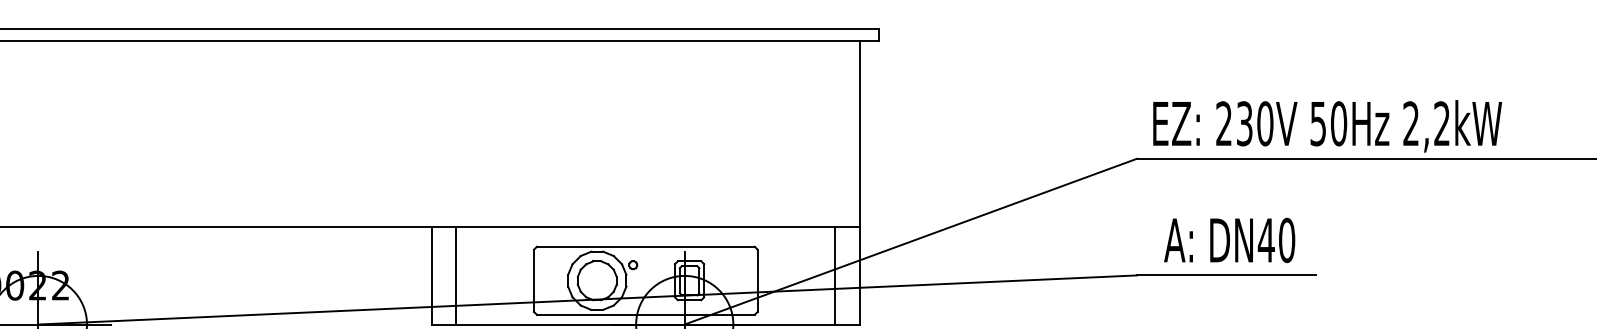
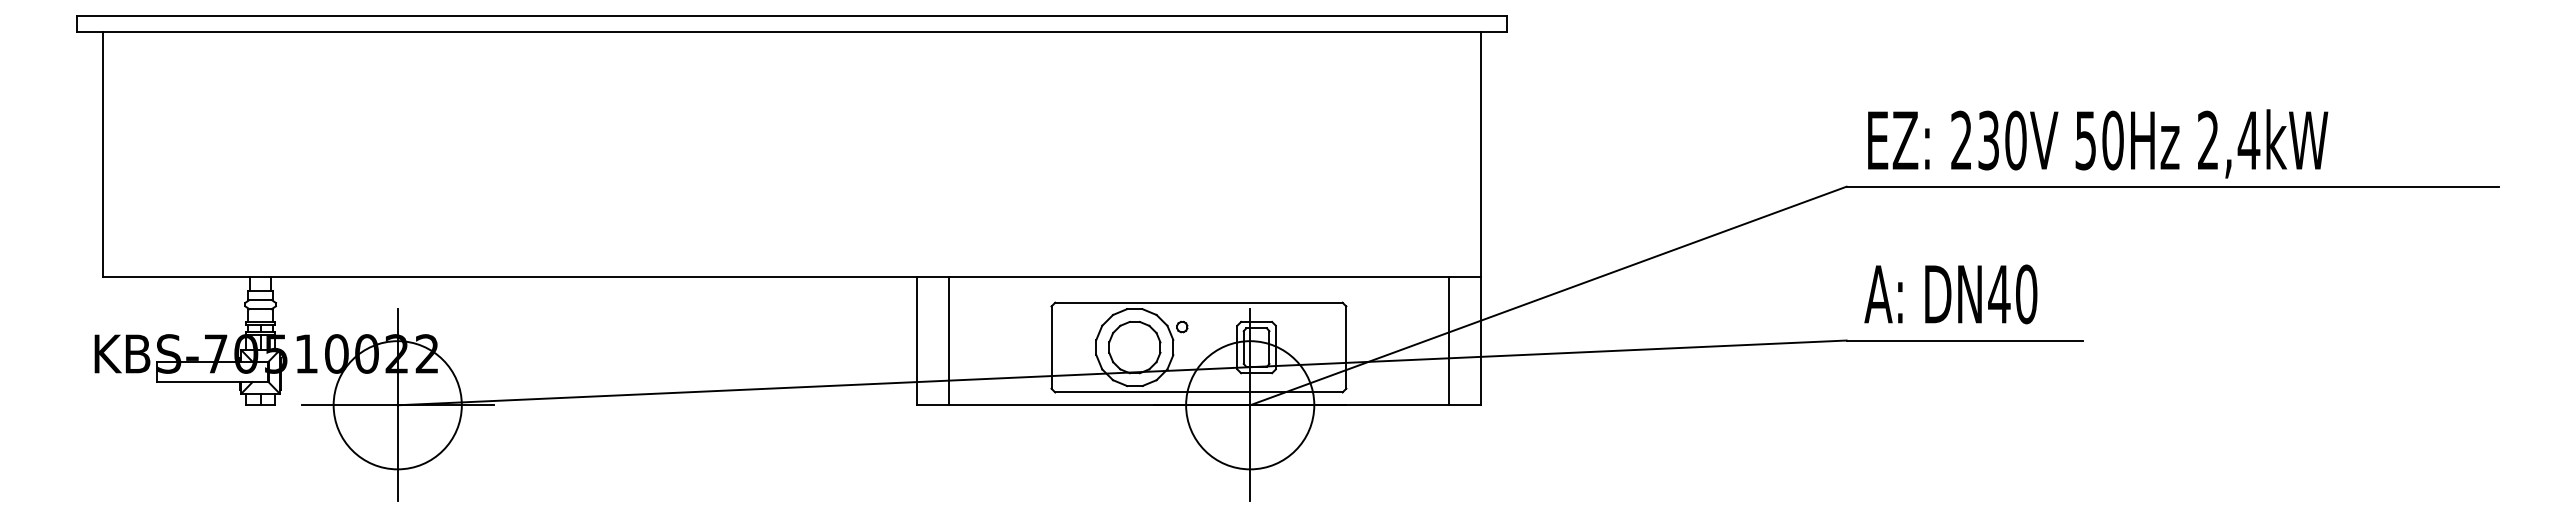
text: (1441, 123) -> (2248, 139), 2,2kW -> 2,4kW
text: (1229, 240) -> (1950, 294), moved

